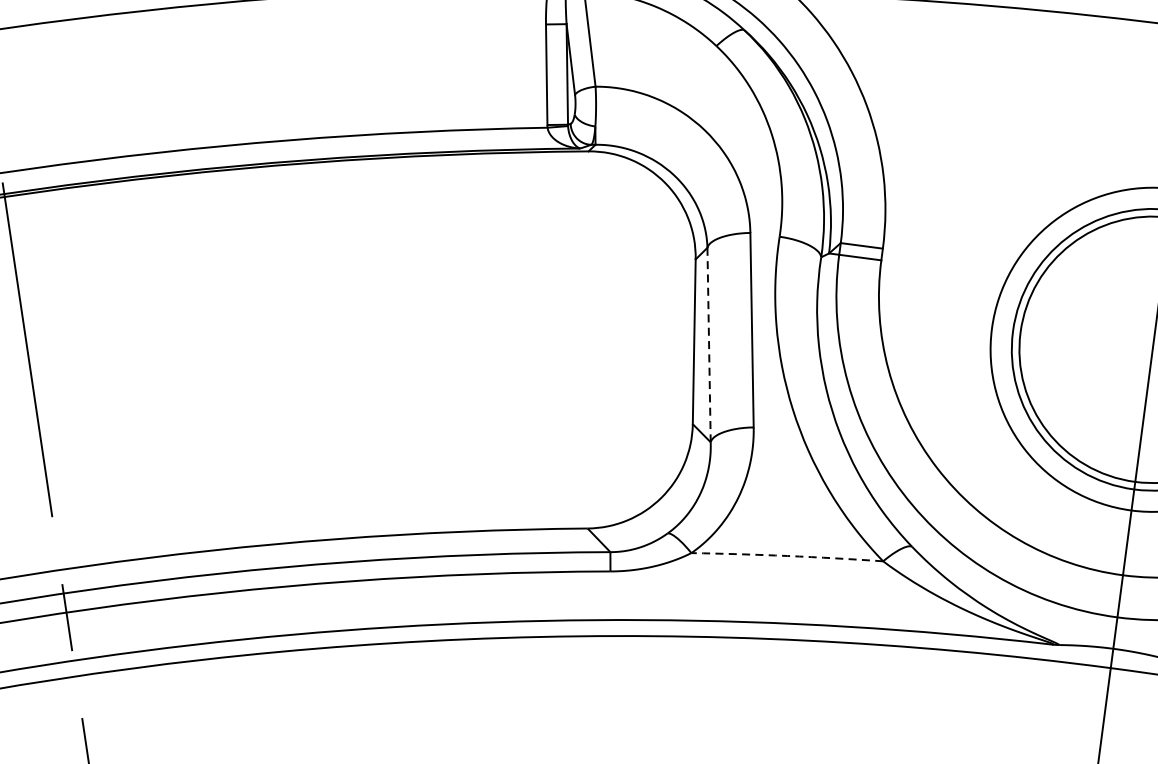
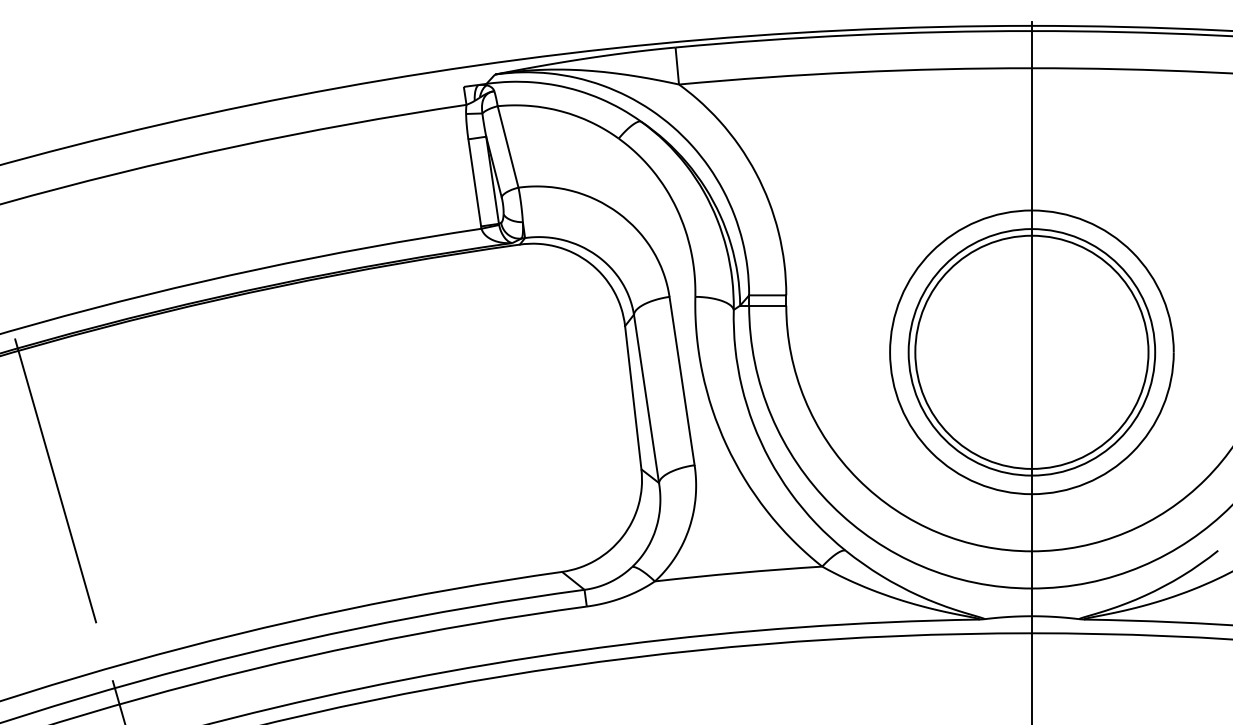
line: (708, 345) -> (646, 399), dashed -> solid
arc: (787, 555) -> (738, 572), dashed -> solid

